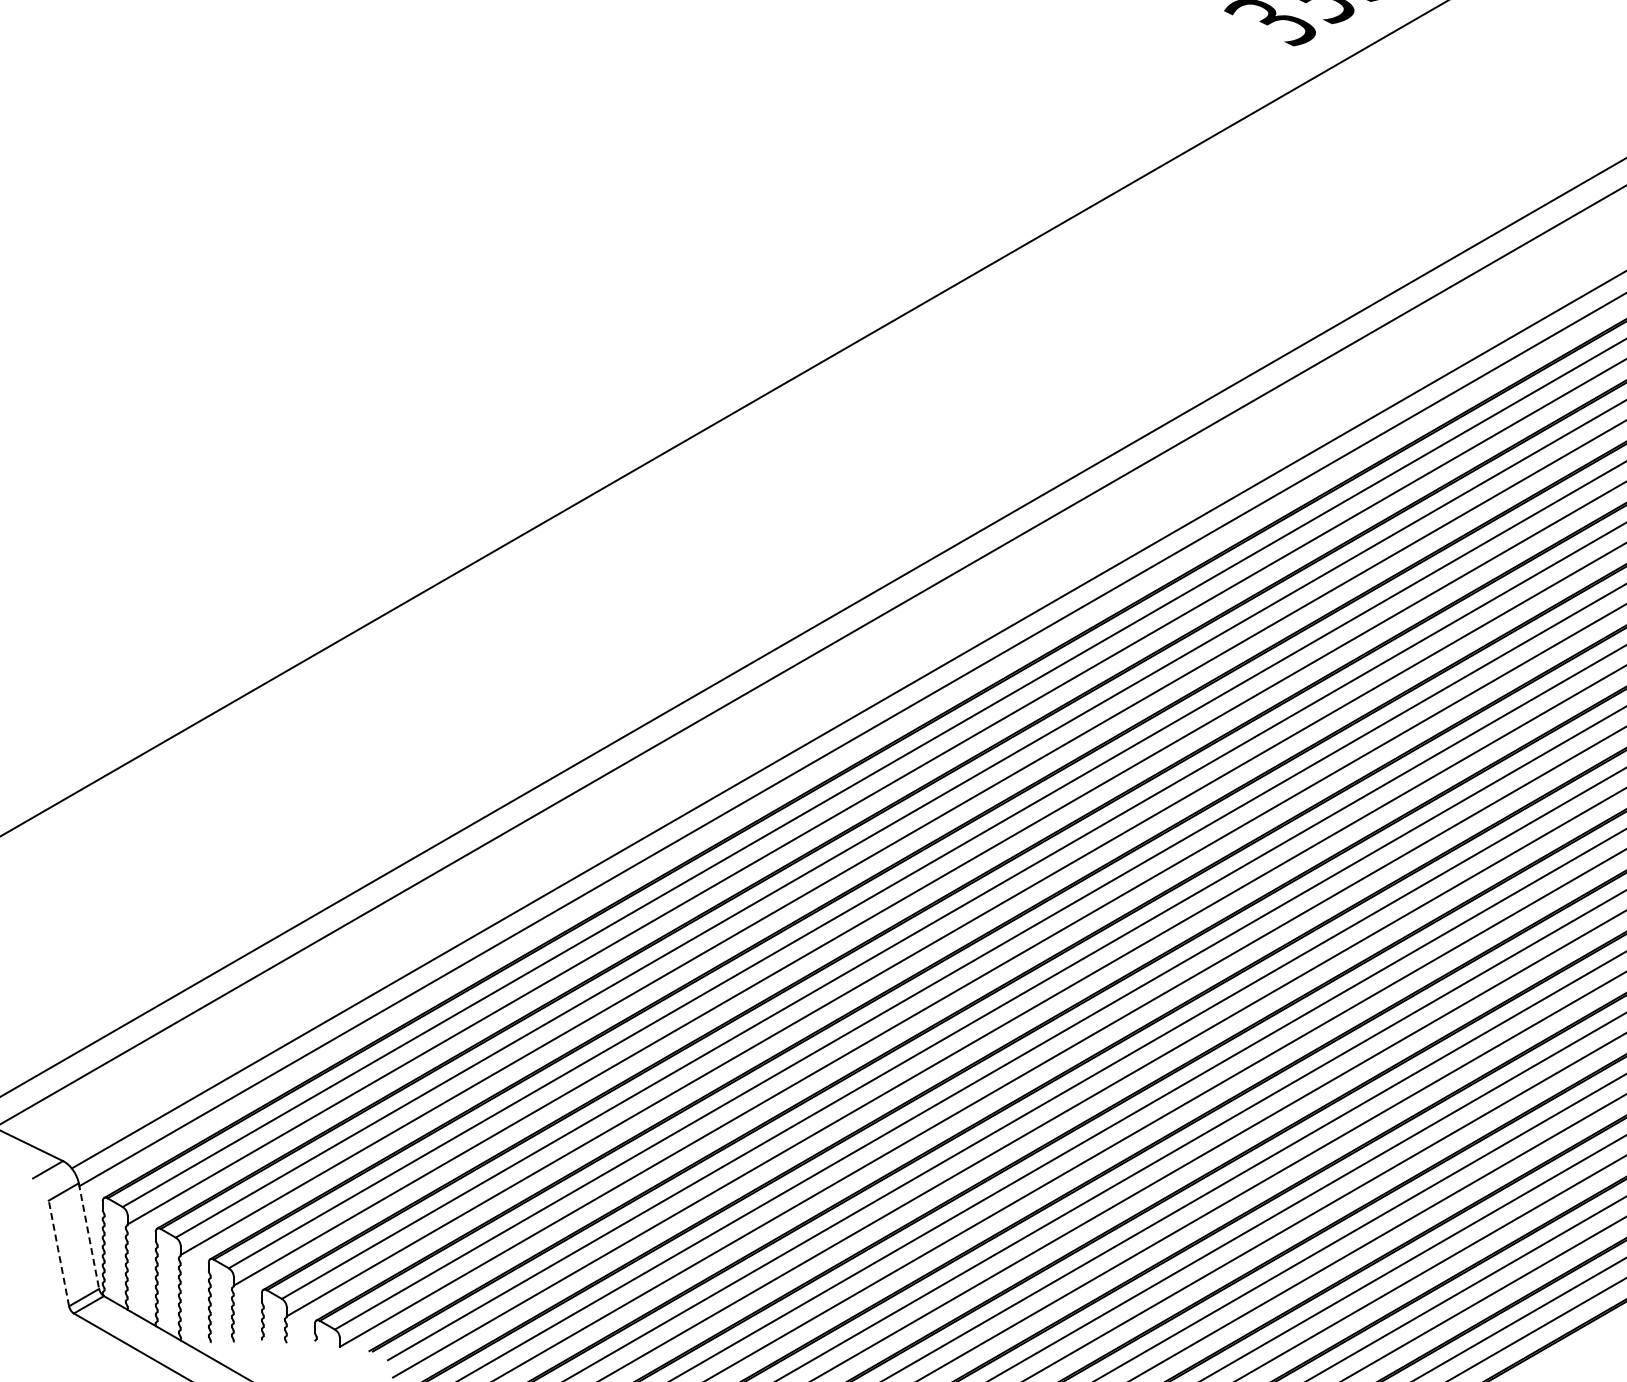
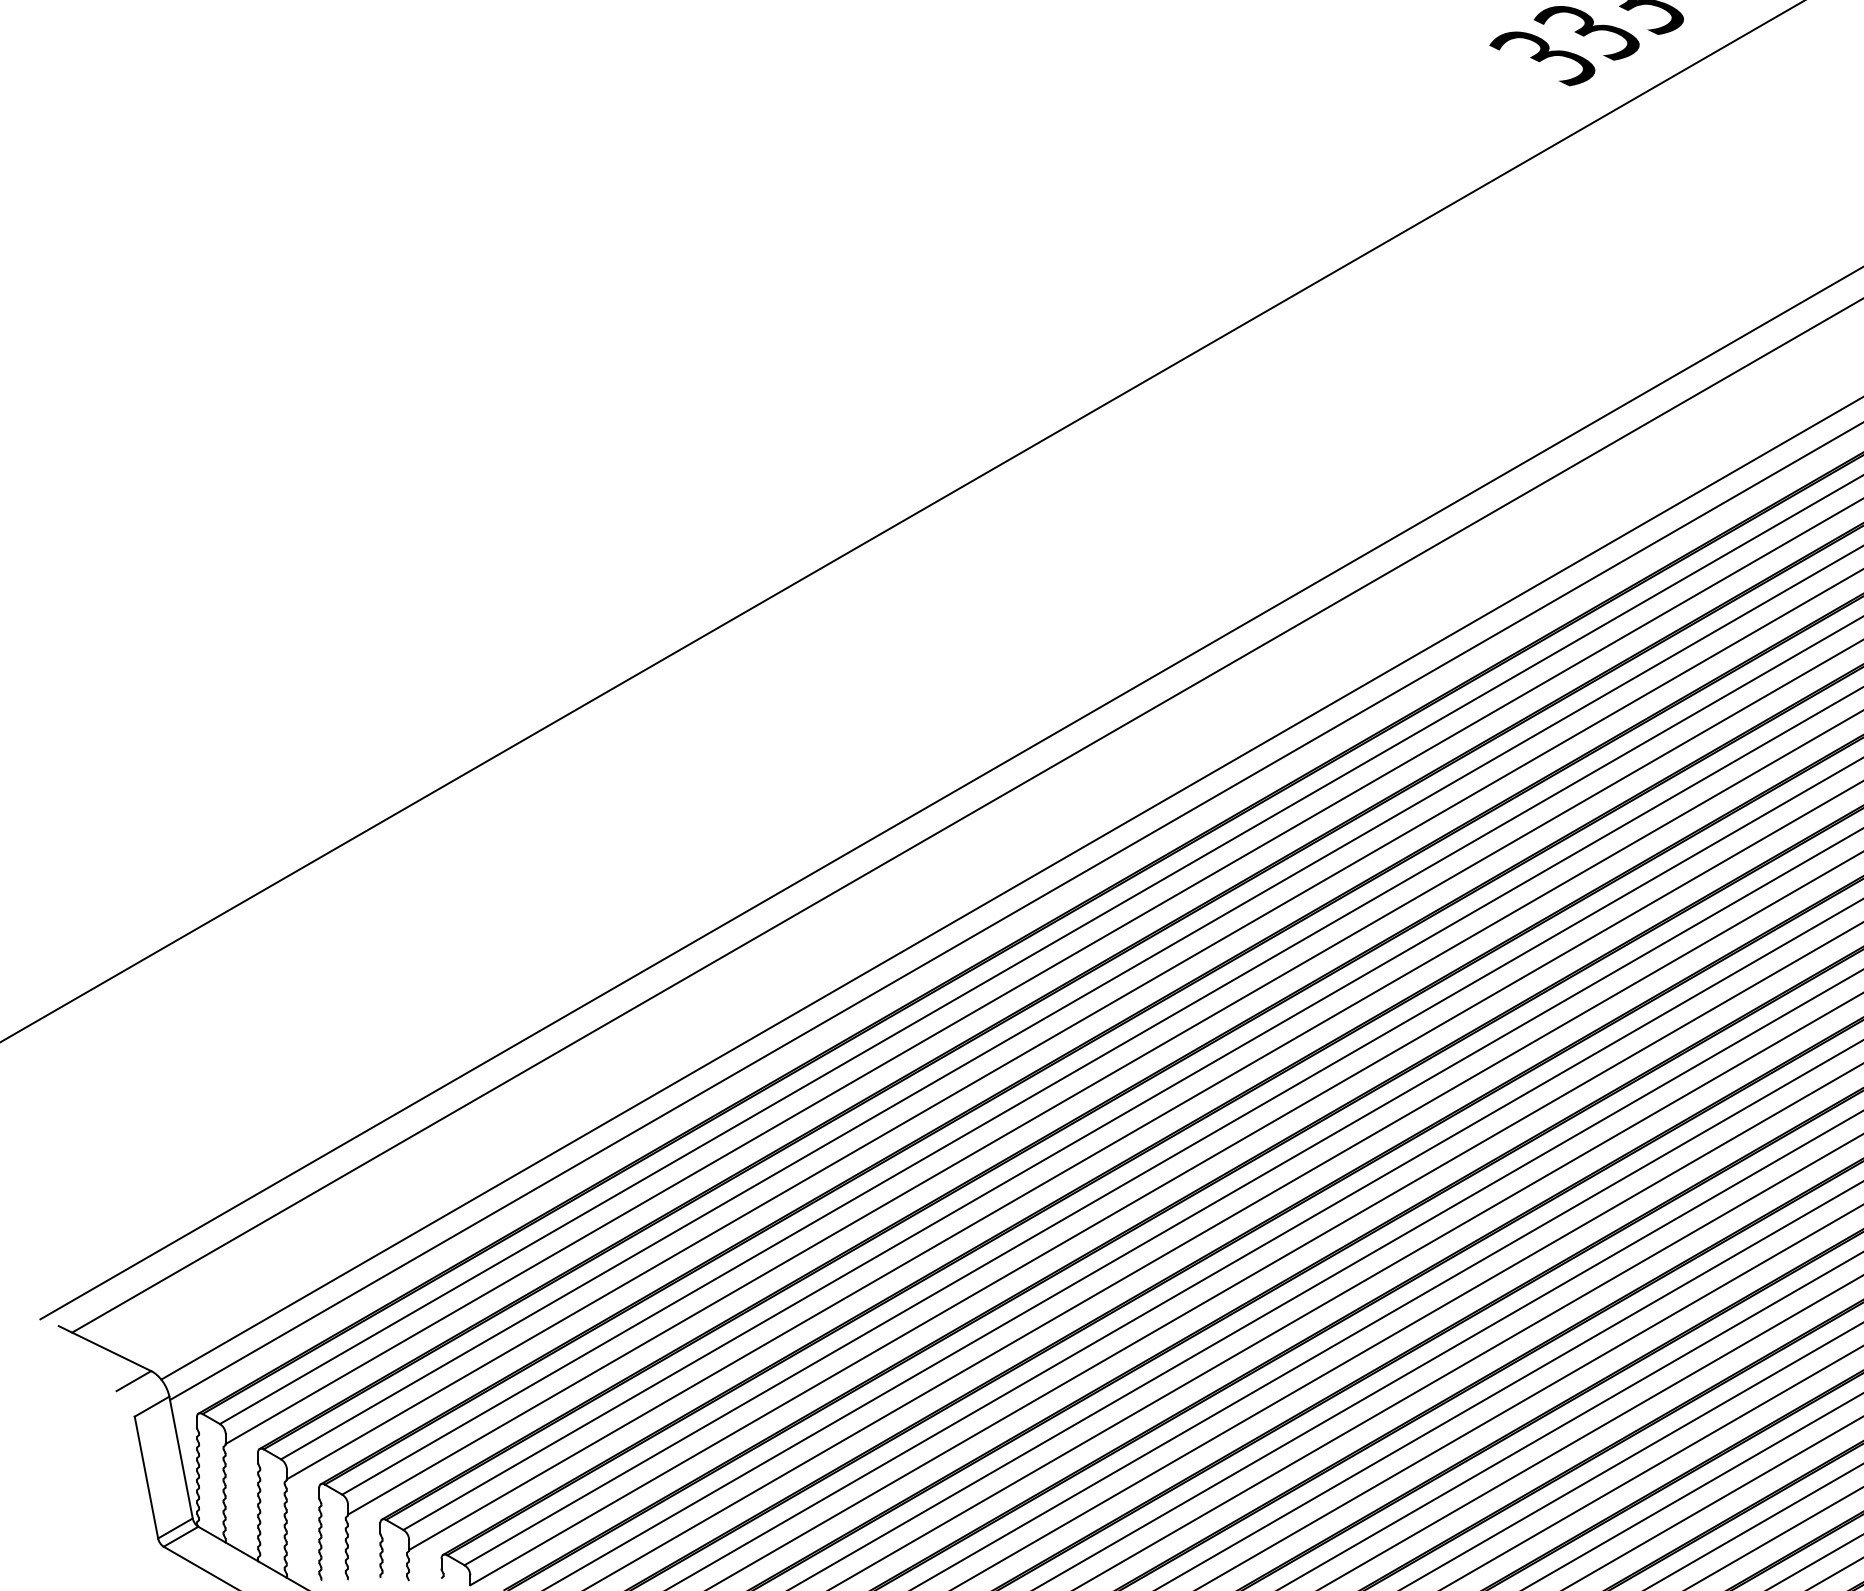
line: (88, 1236) -> (180, 1458), dashed -> solid
line: (58, 1253) -> (145, 1477), dashed -> solid

